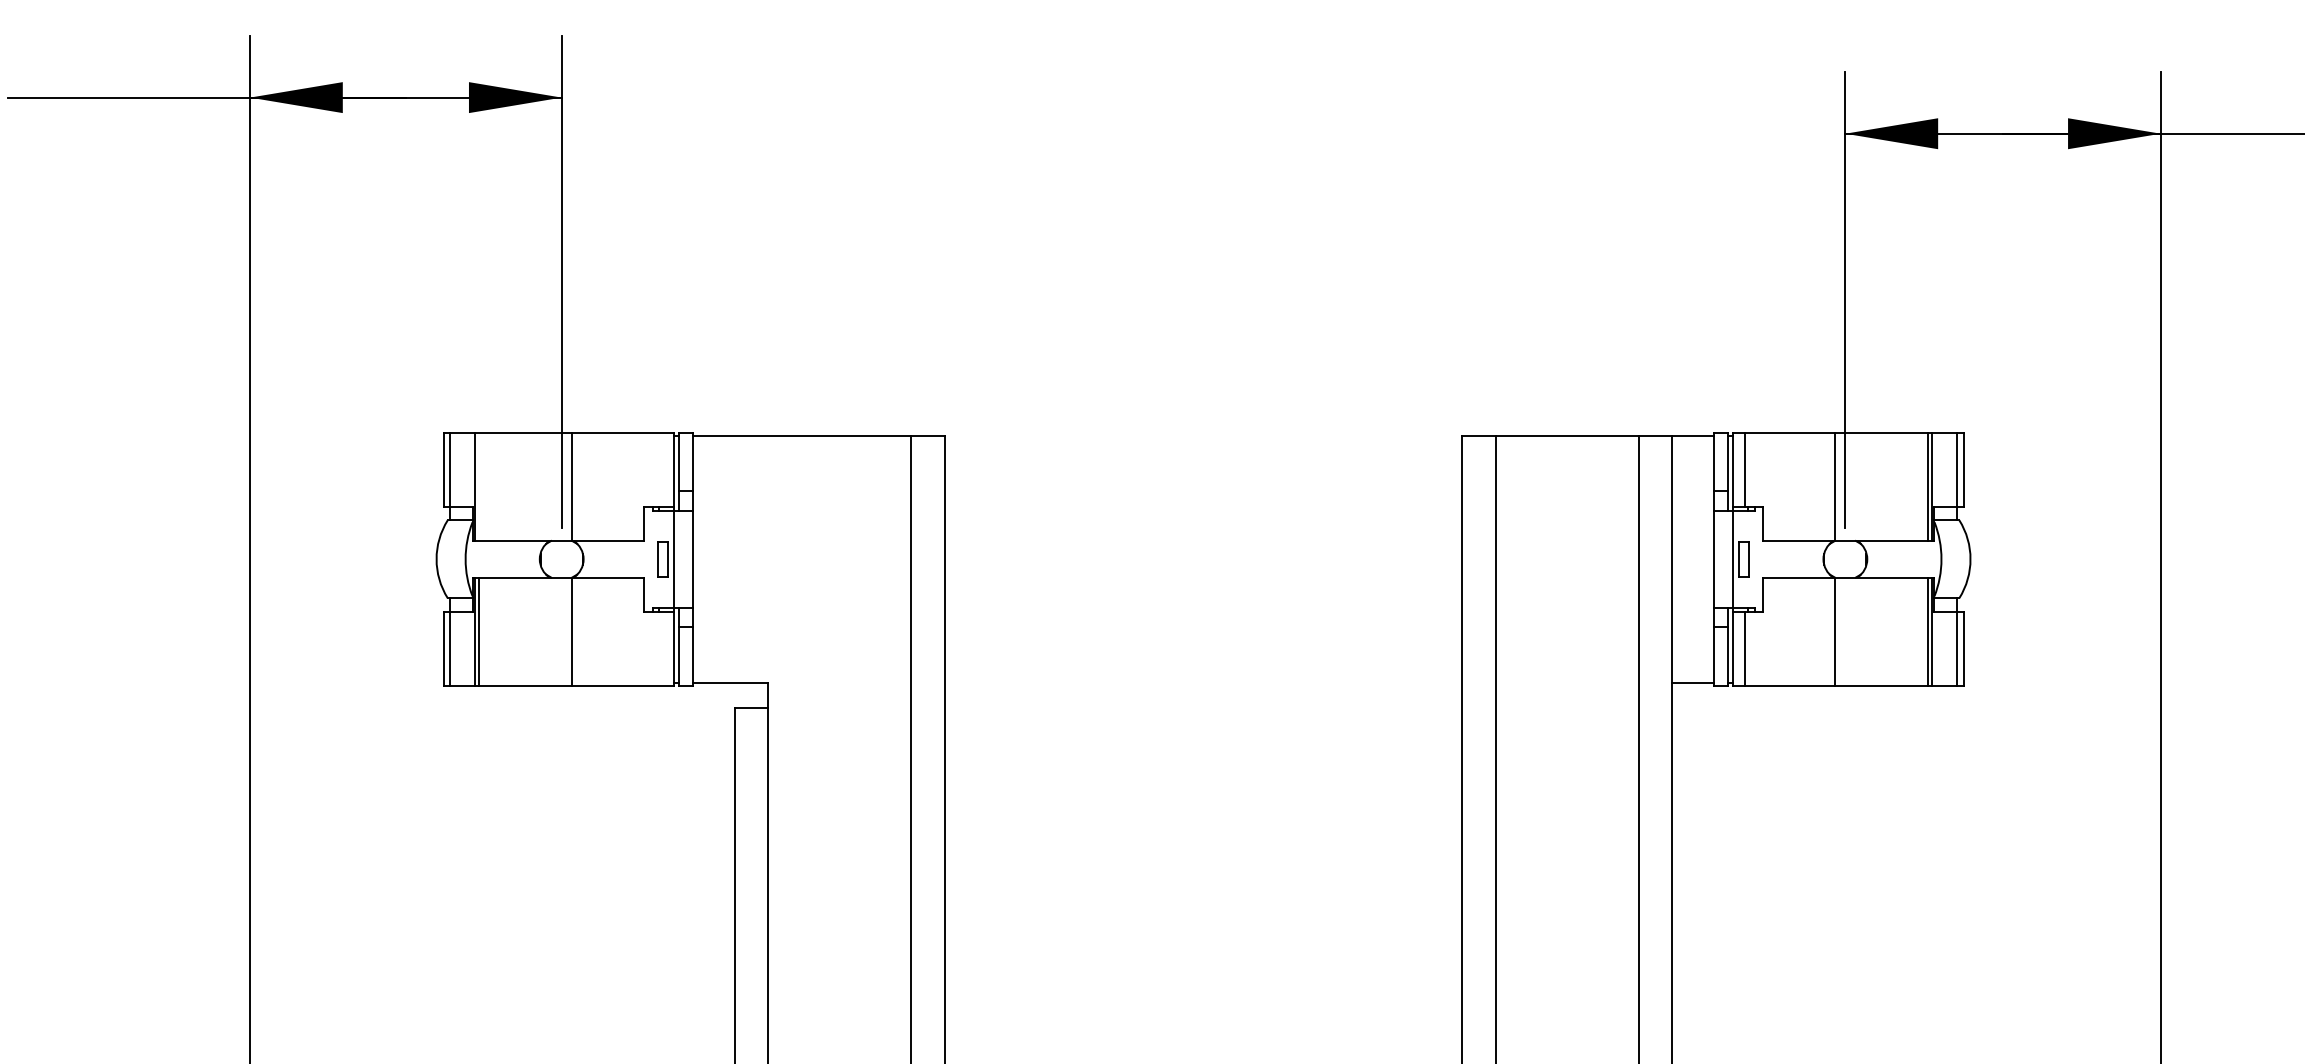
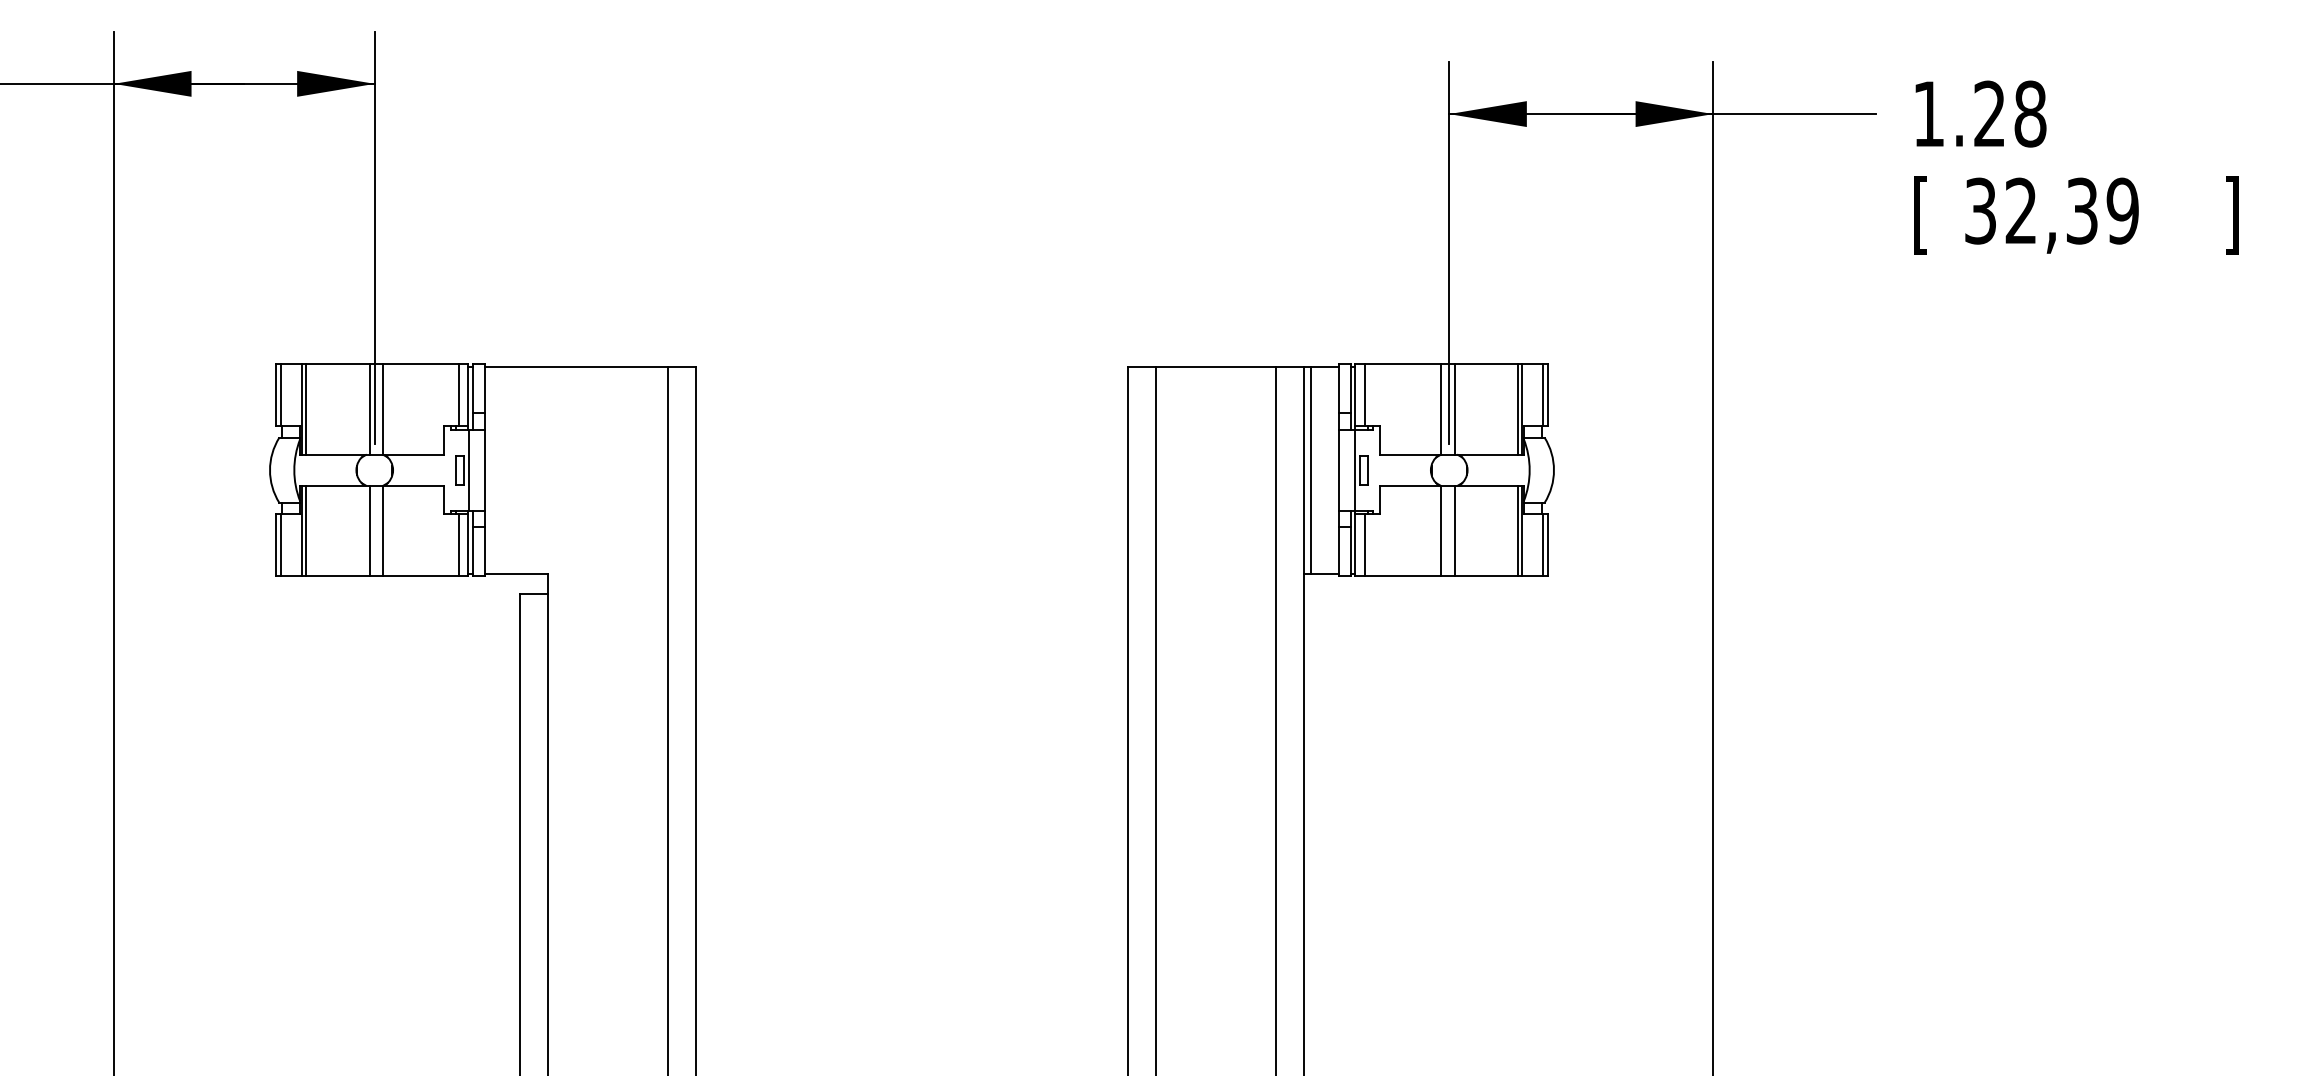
line: (662, 469) -> (459, 395), added
line: (478, 486) -> (305, 409), added
line: (555, 486) -> (369, 409), added
line: (1851, 486) -> (1454, 409), added
line: (1679, 558) -> (1310, 469), added
line: (555, 631) -> (369, 530), added
line: (1851, 631) -> (1454, 530), added
line: (662, 649) -> (459, 545), added

